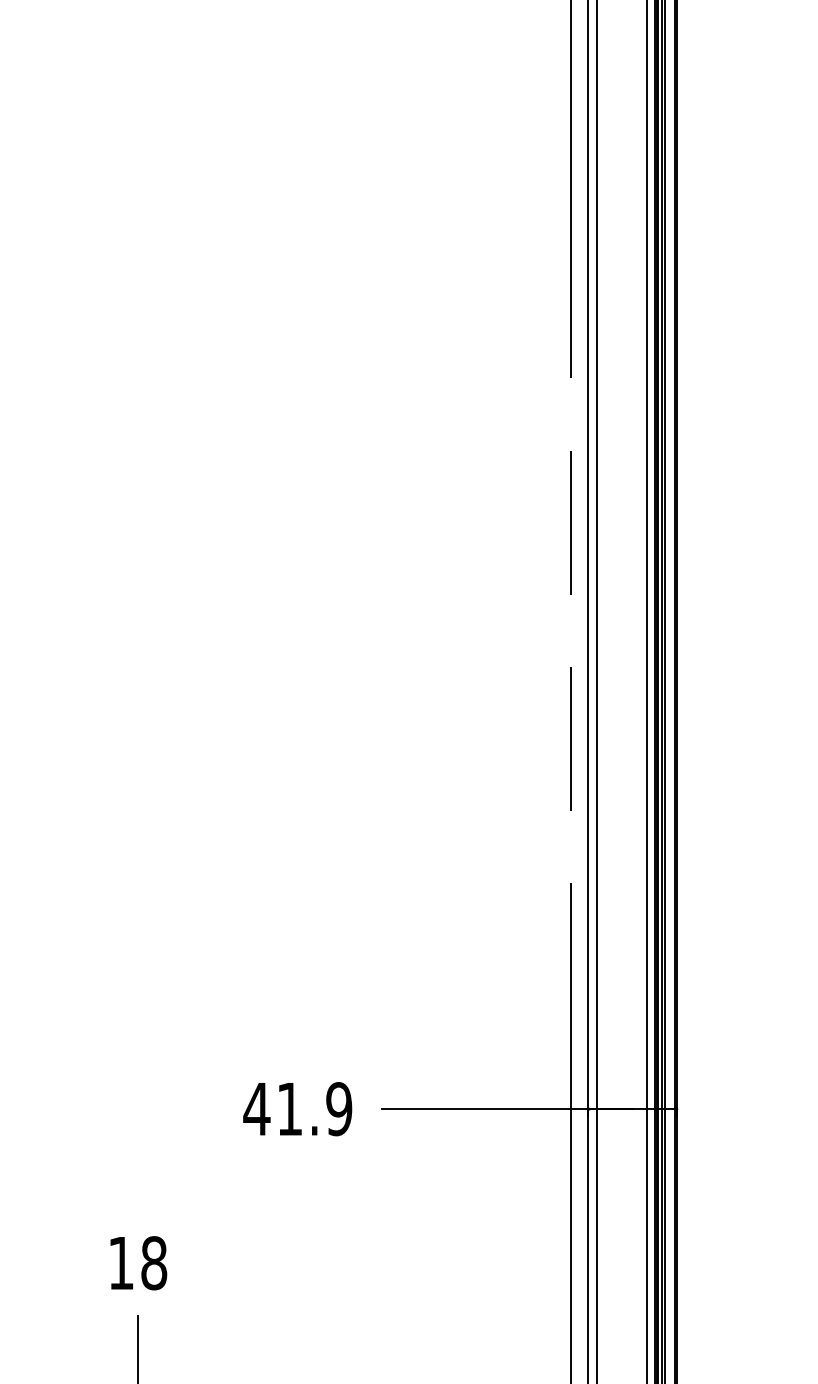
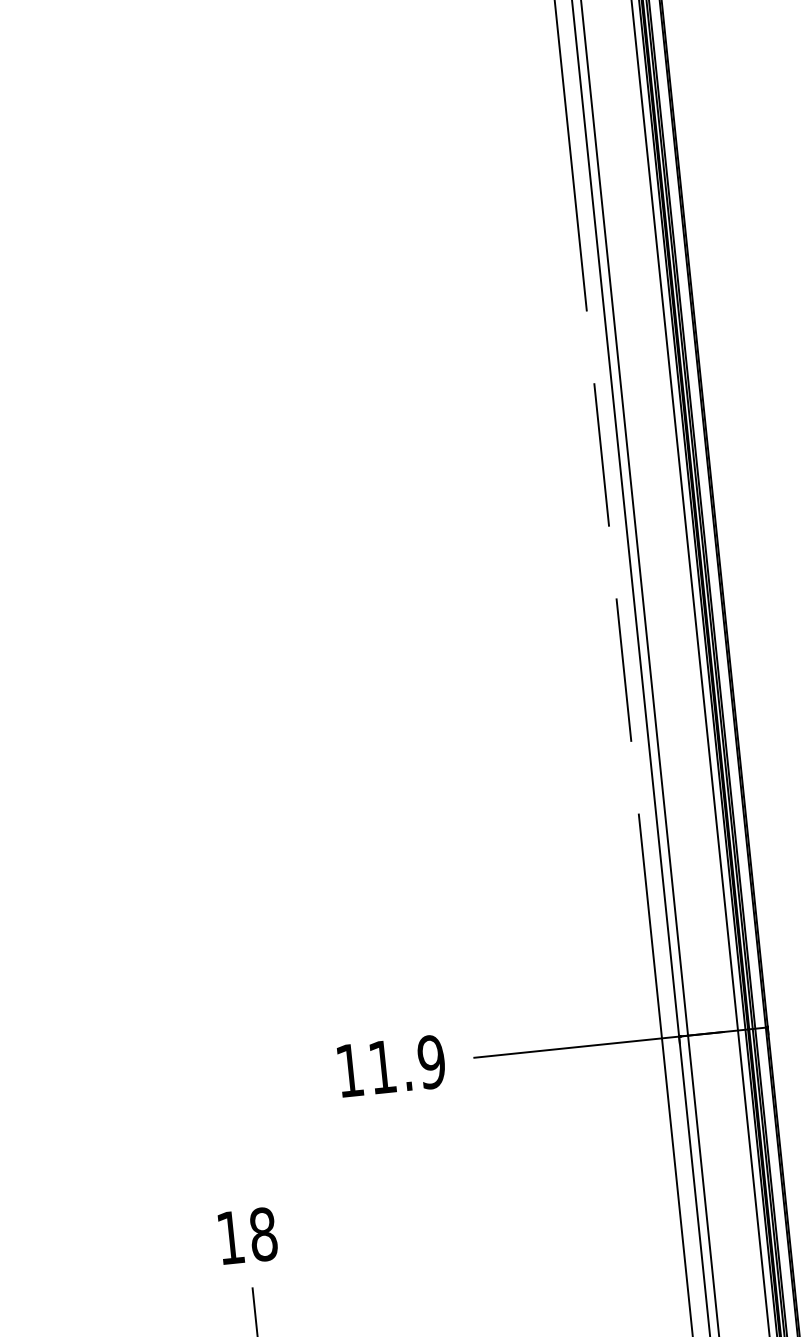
text: (256, 1109) -> (349, 1071), 41.9 -> 11.9

